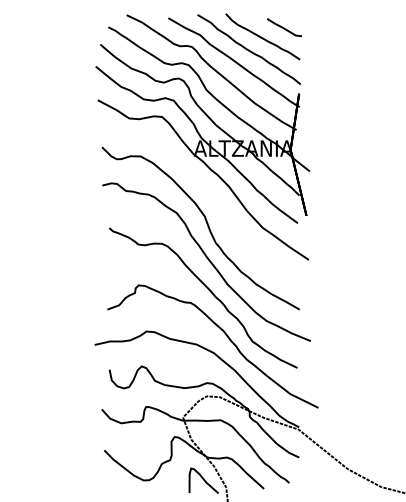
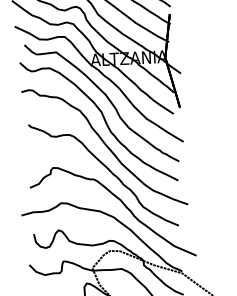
curve: (212, 198) -> (106, 98), added

